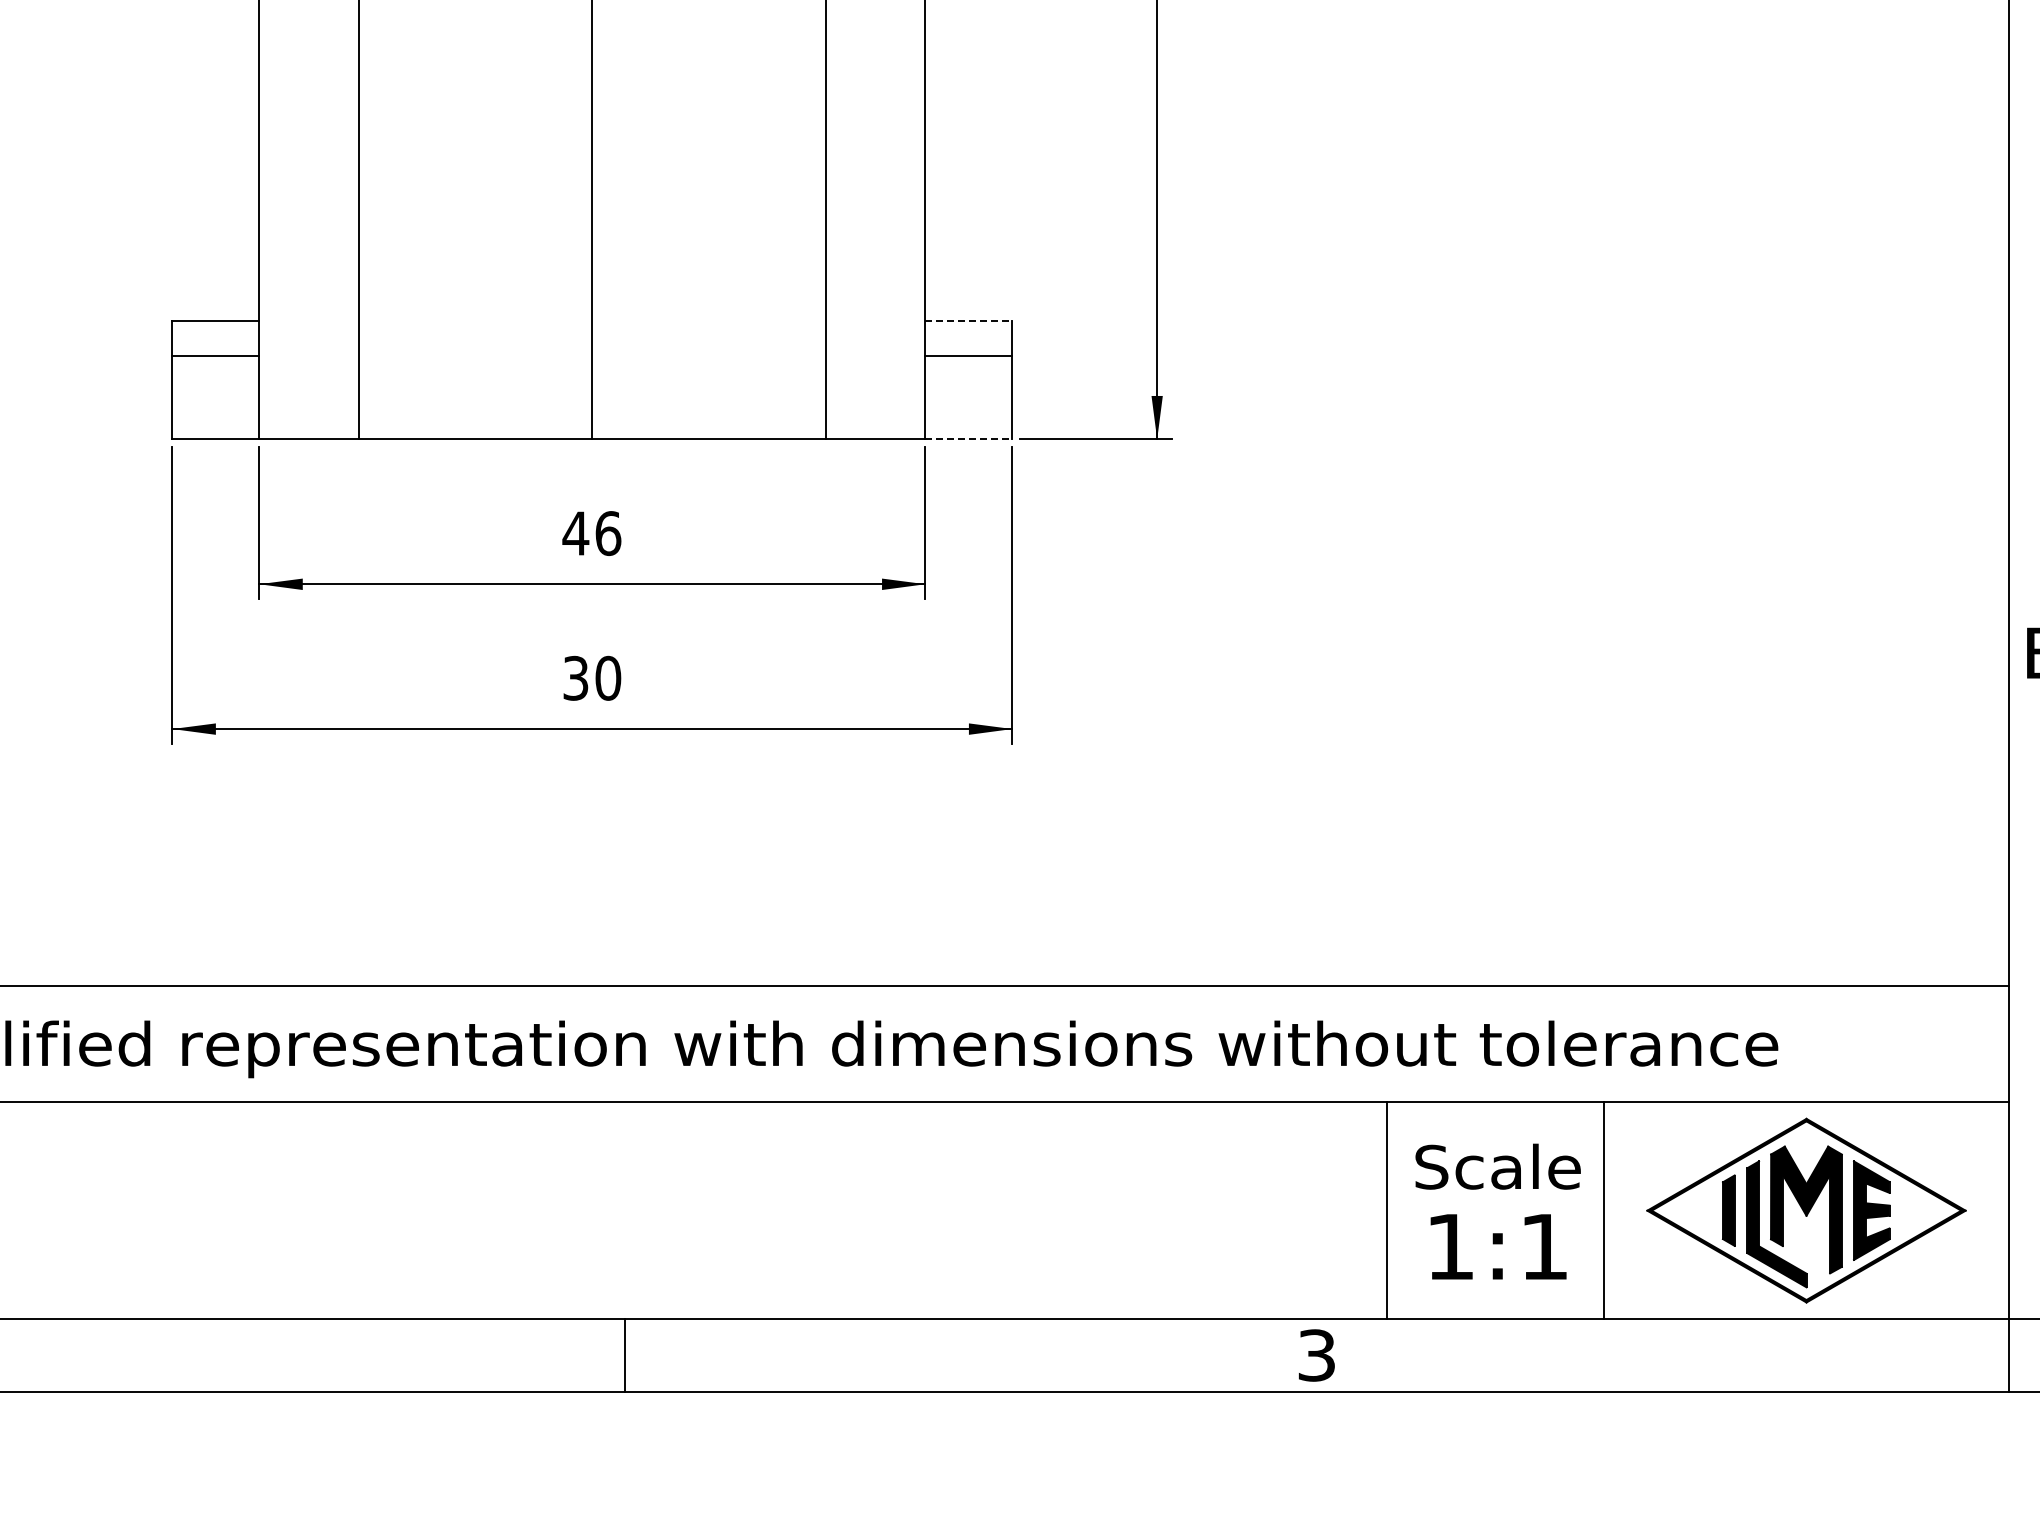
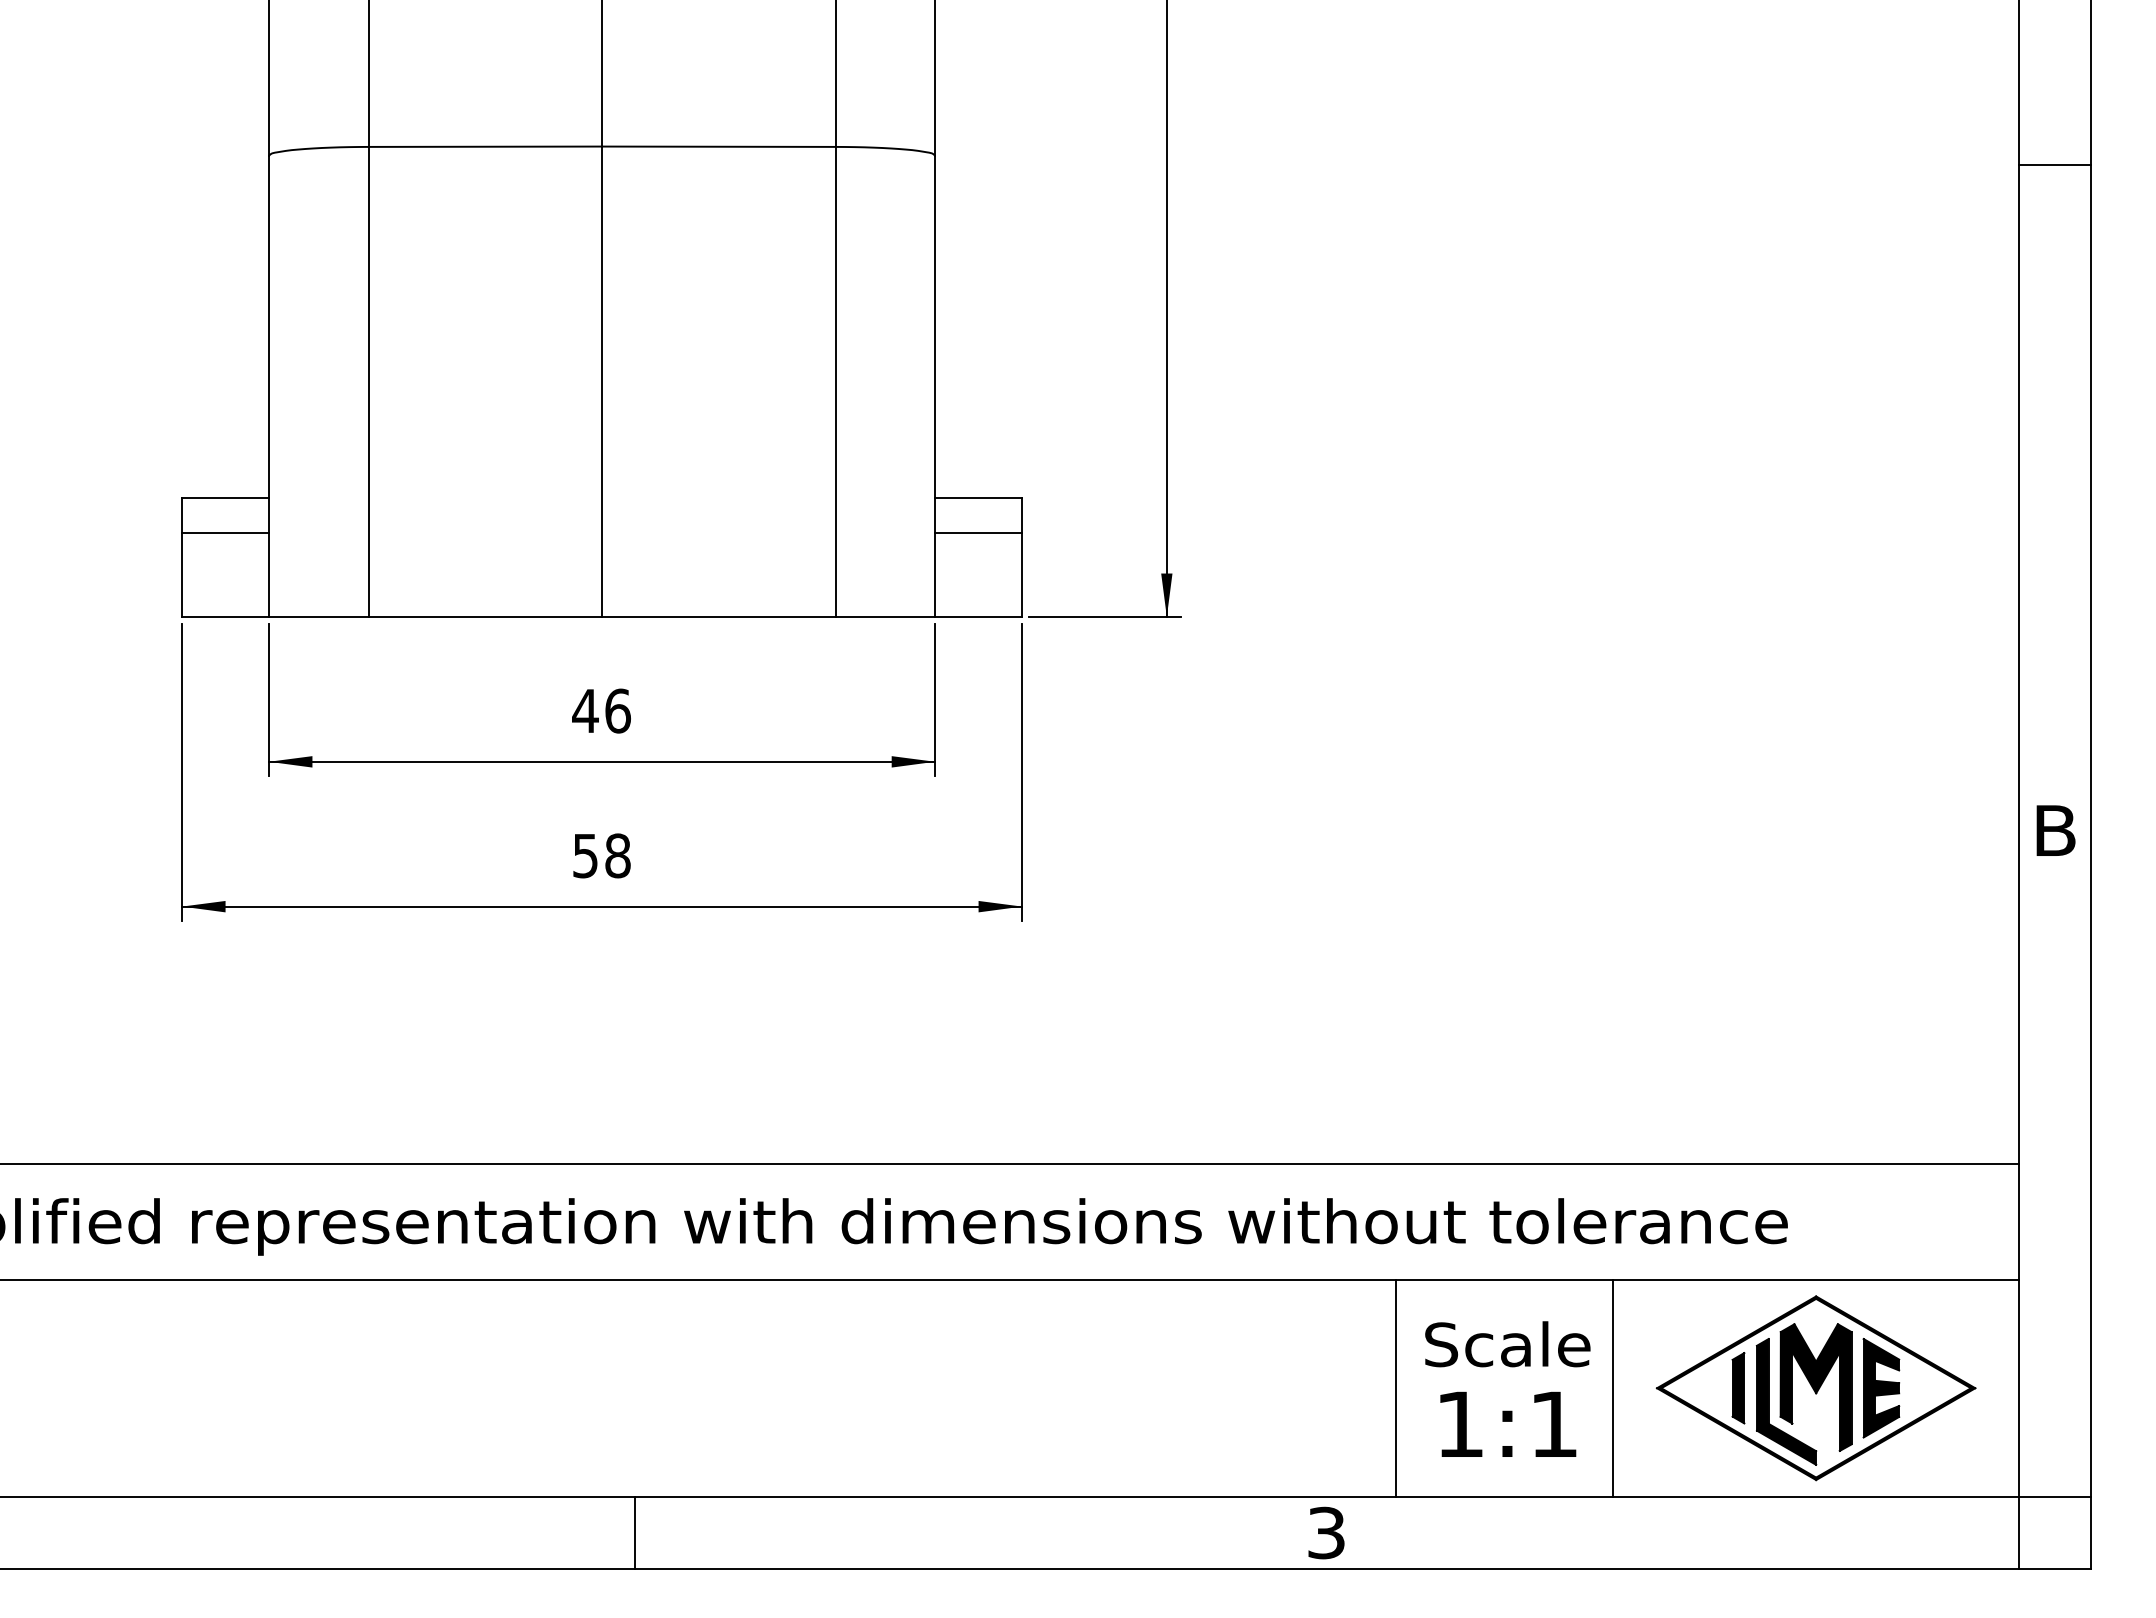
line: (969, 320) -> (979, 498), dashed -> solid
line: (969, 439) -> (979, 617), dashed -> solid
text: (591, 677) -> (601, 855), 30 -> 58

